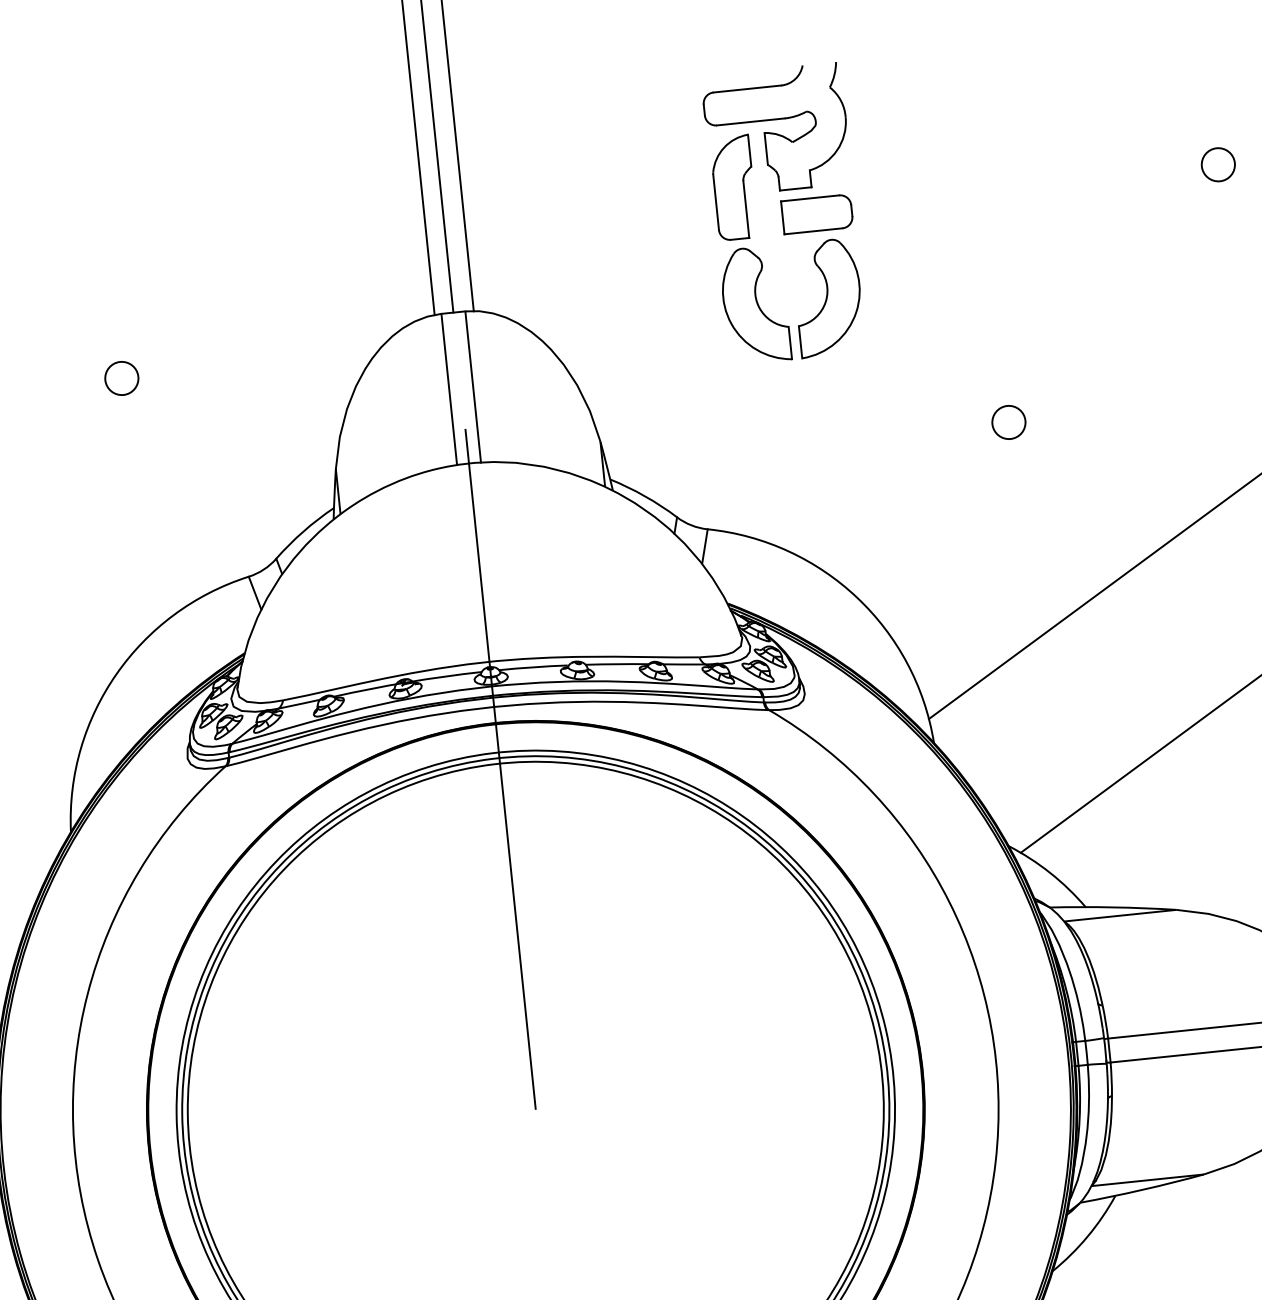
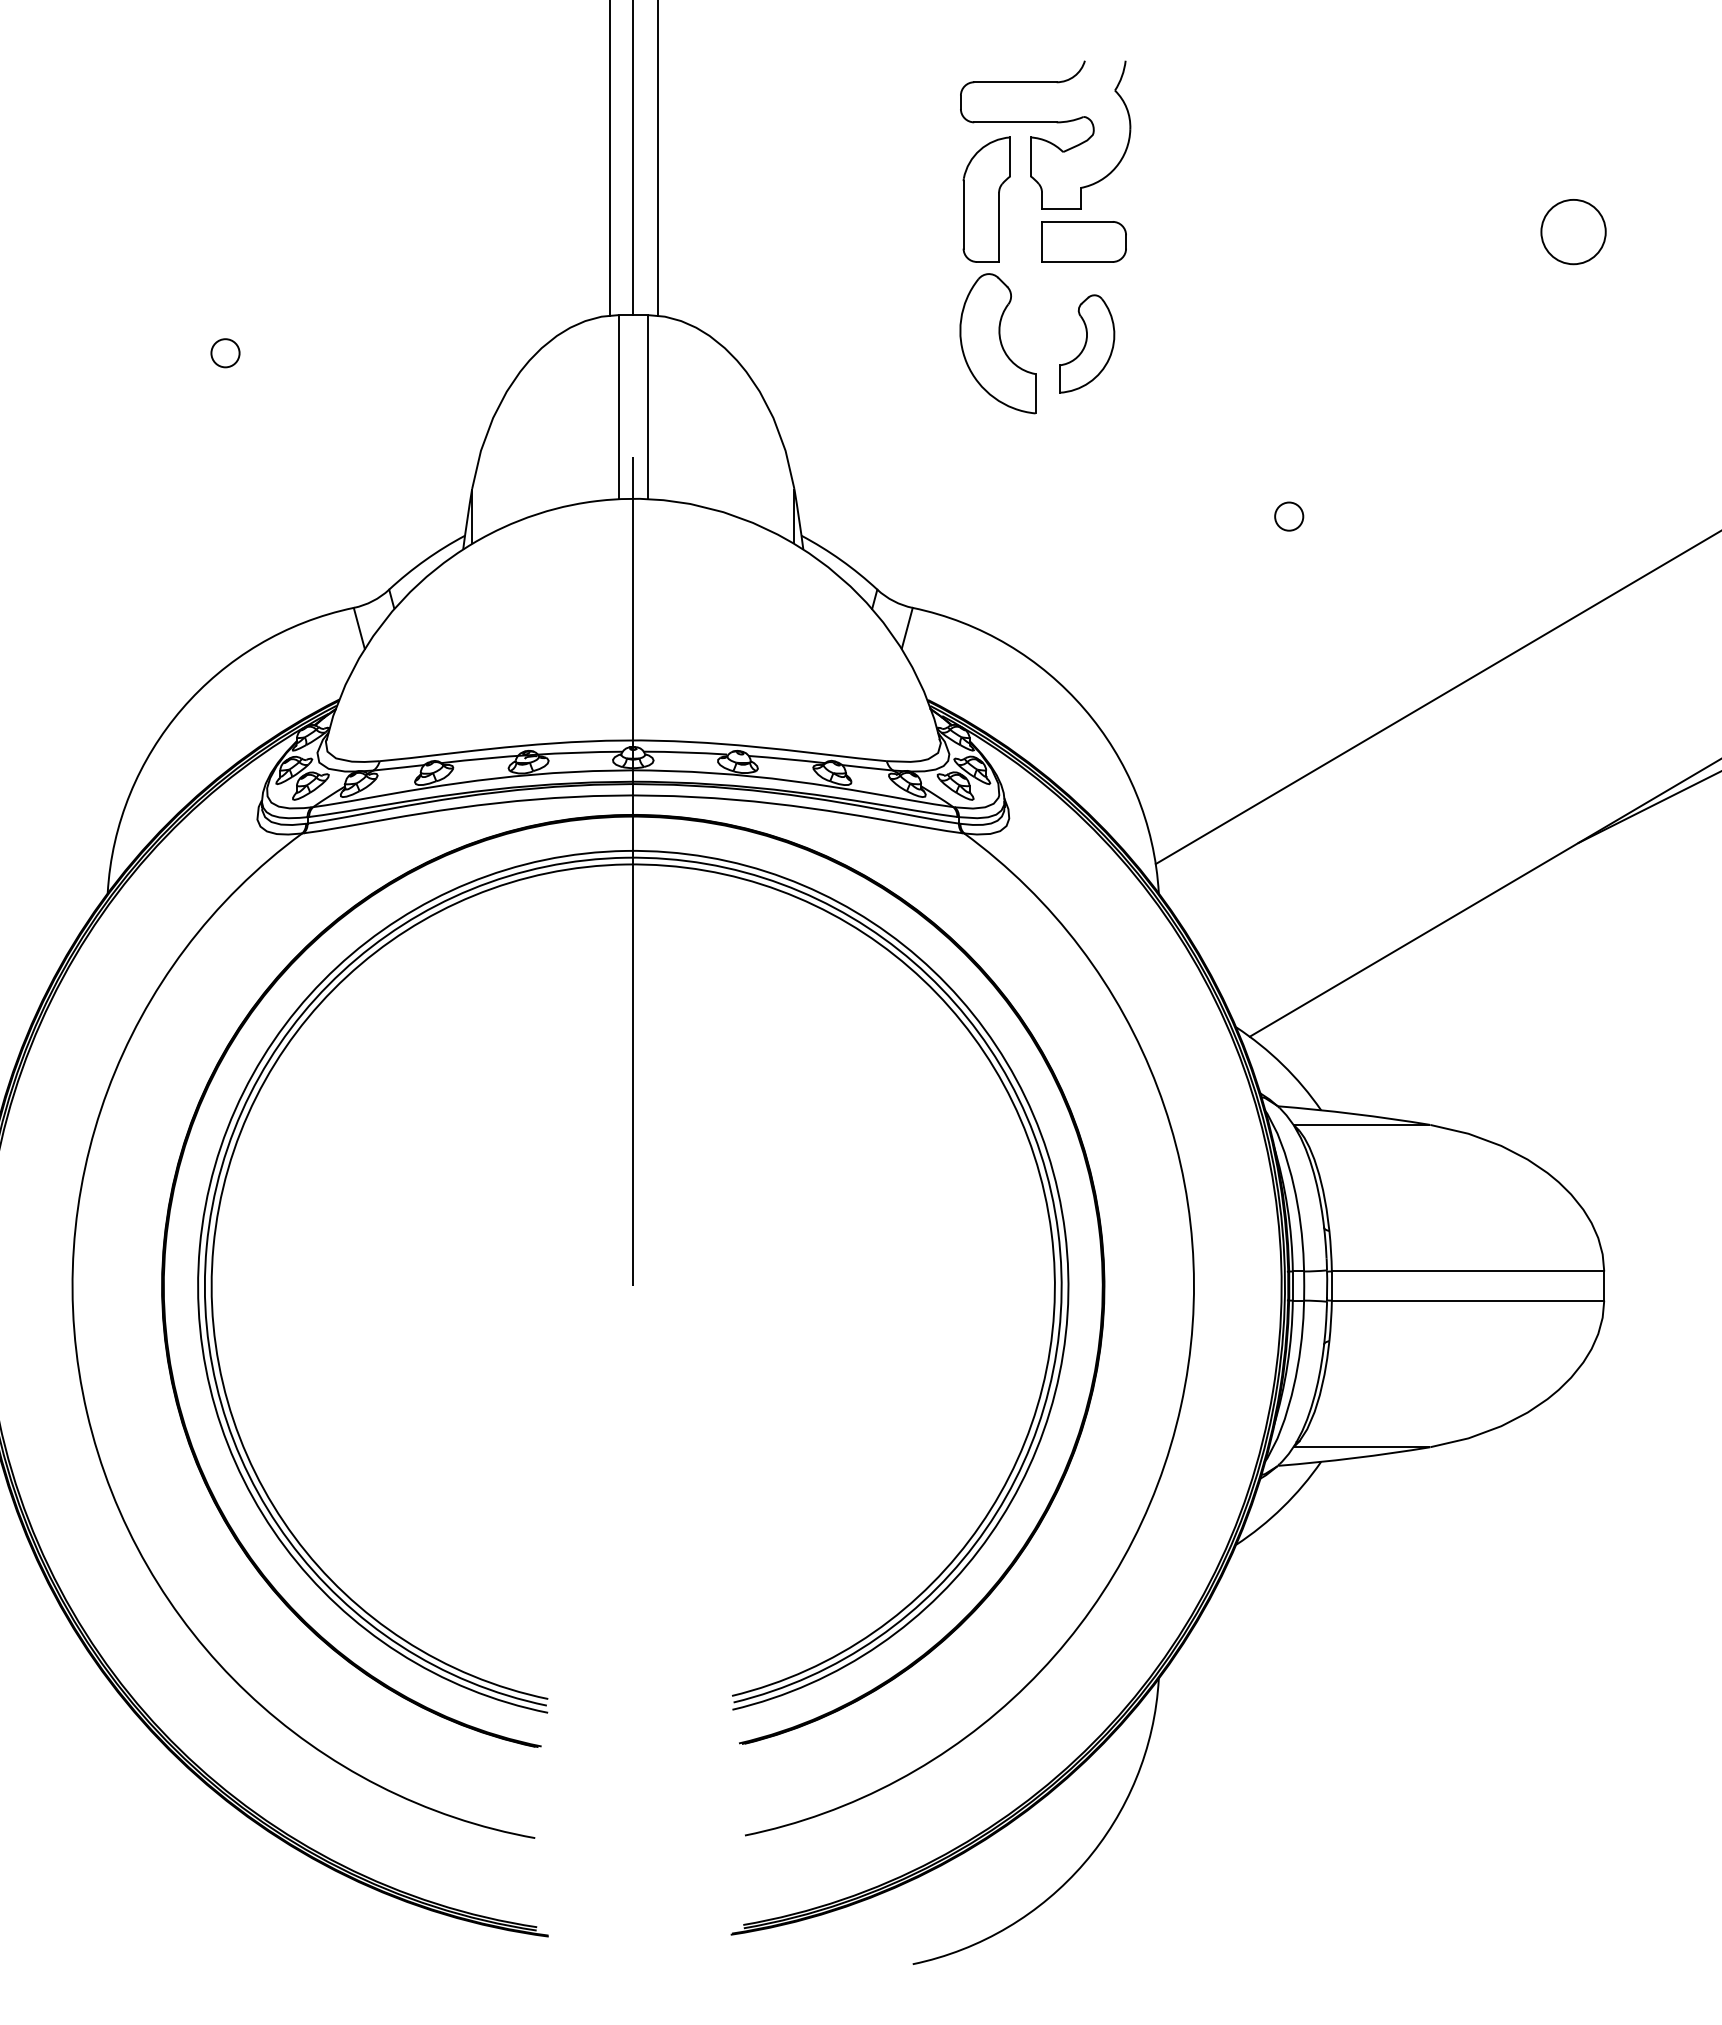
circle: (1218, 165) -> (1573, 232), size x1.6
part: (827, 297) -> (1086, 343), size x0.7
circle: (121, 378) -> (225, 353), size x0.7
circle: (1009, 422) -> (1289, 516), size x0.7

